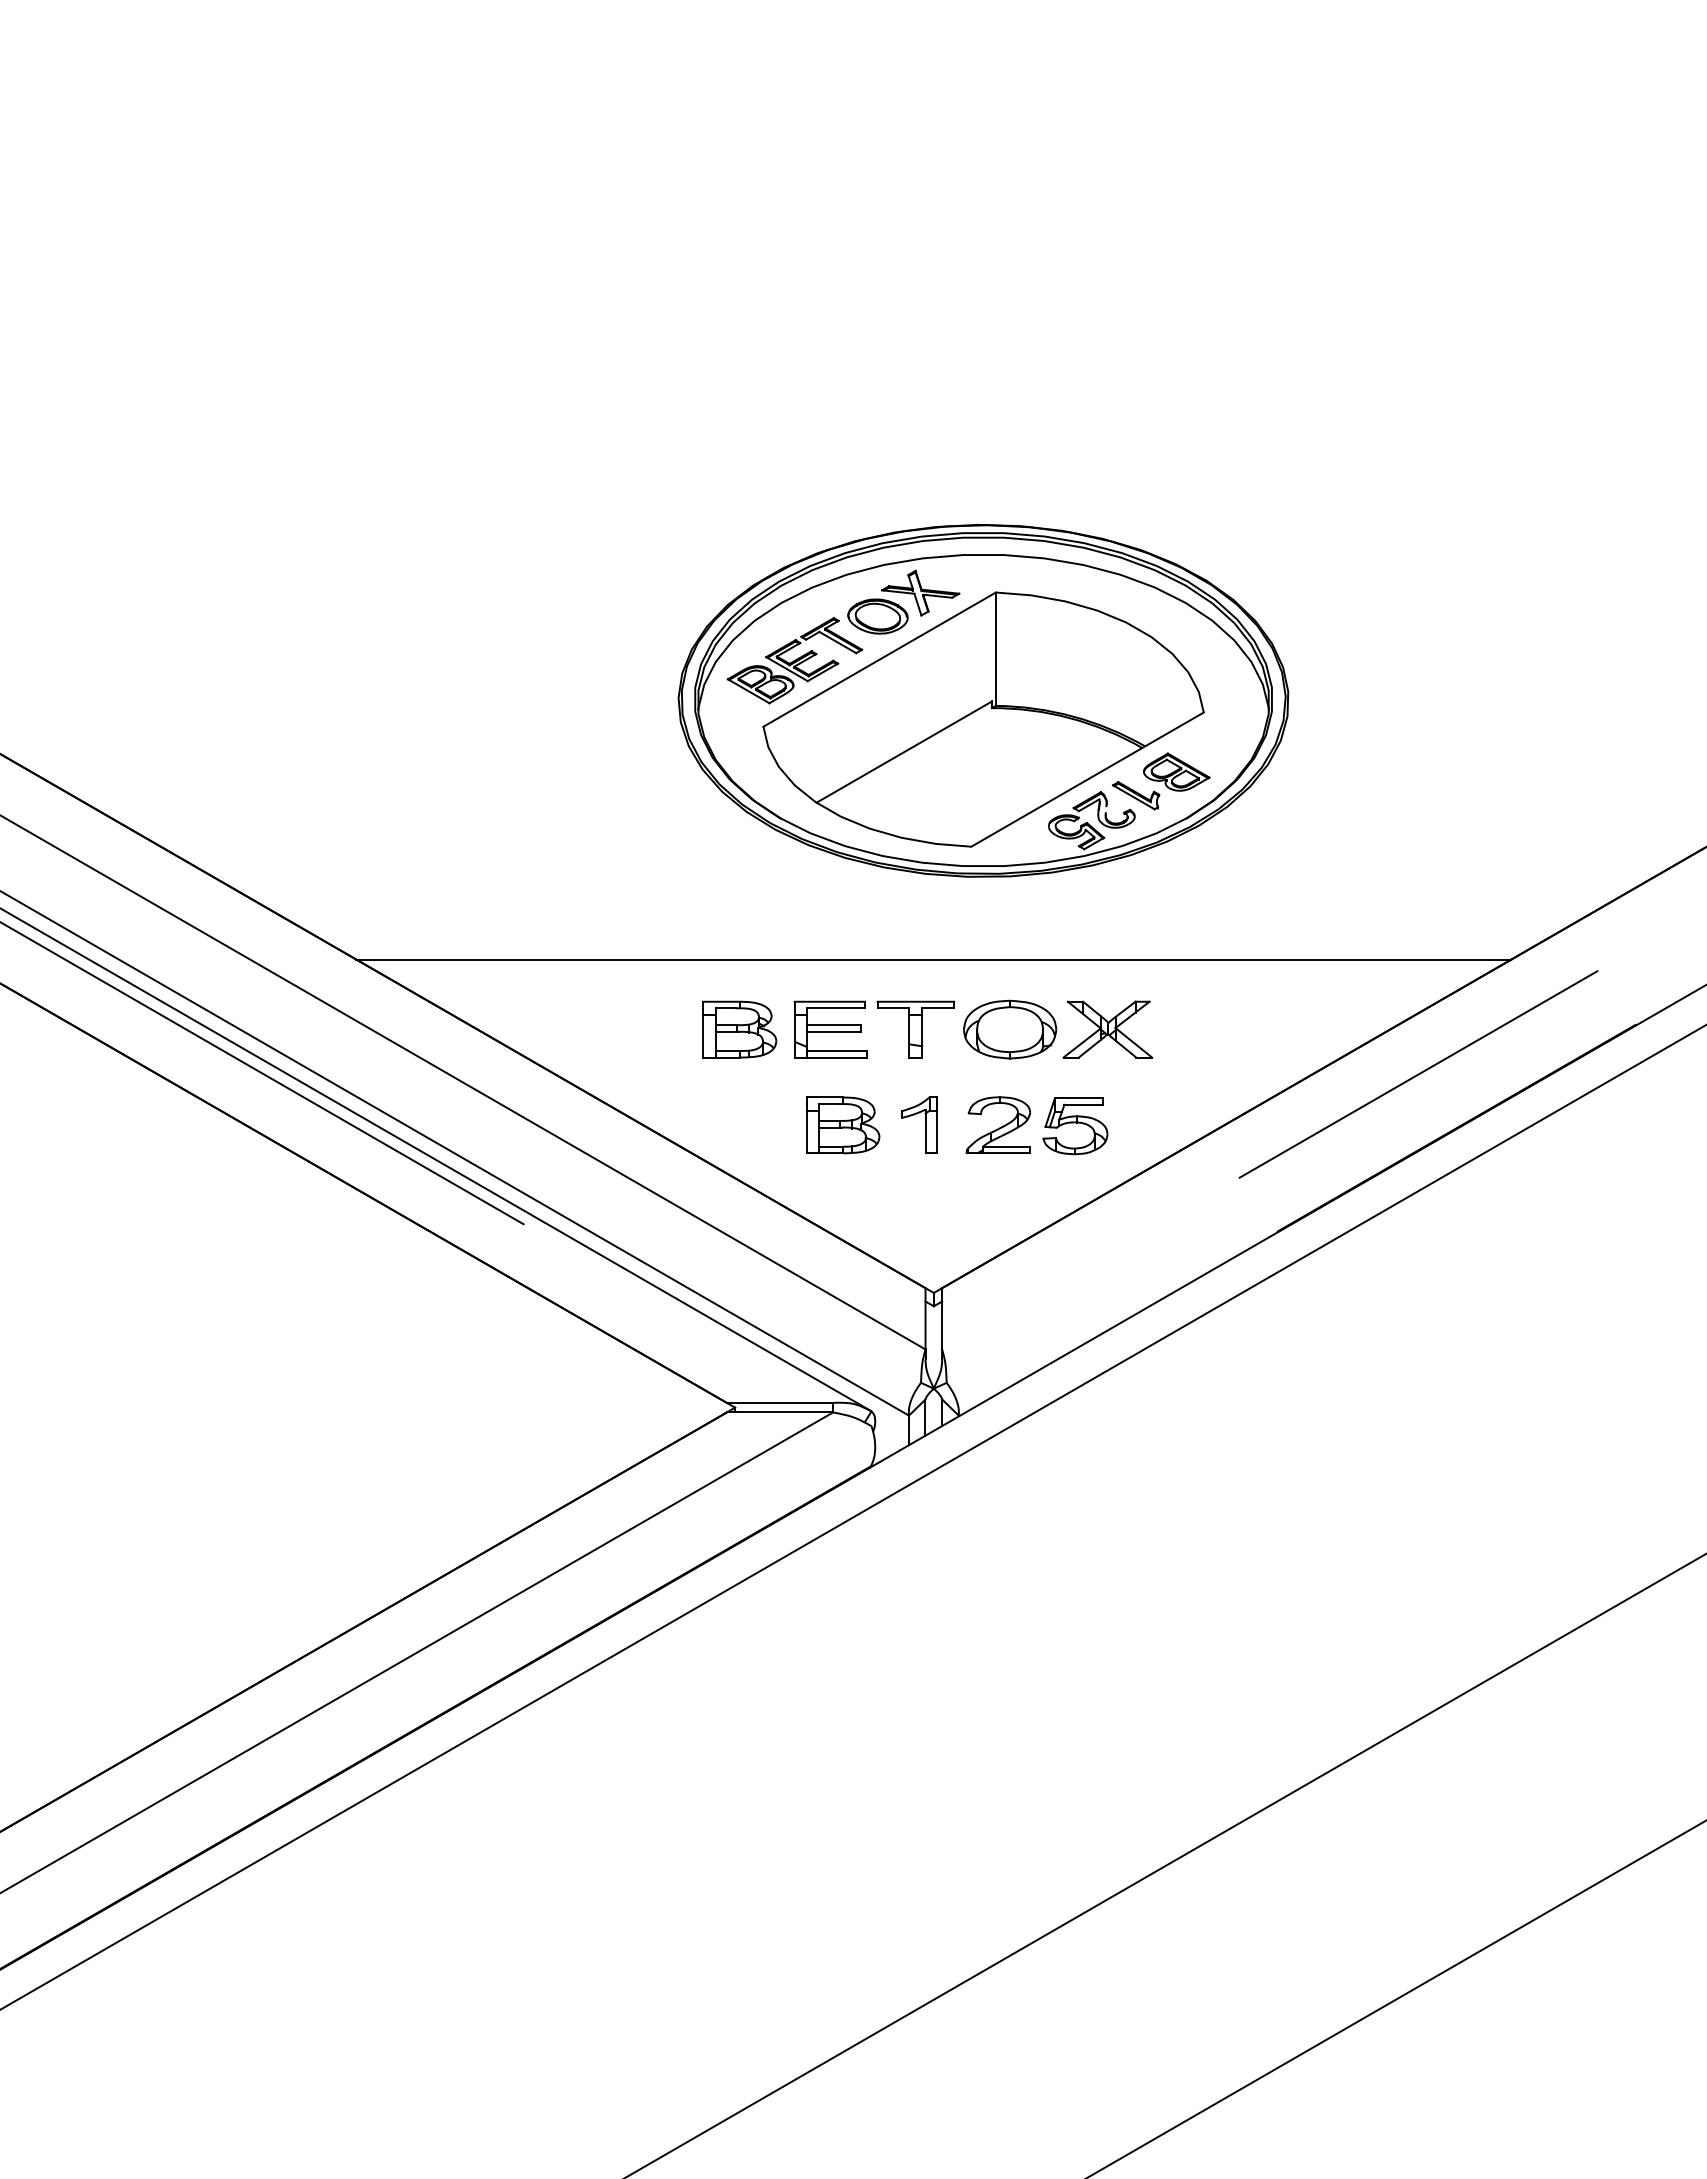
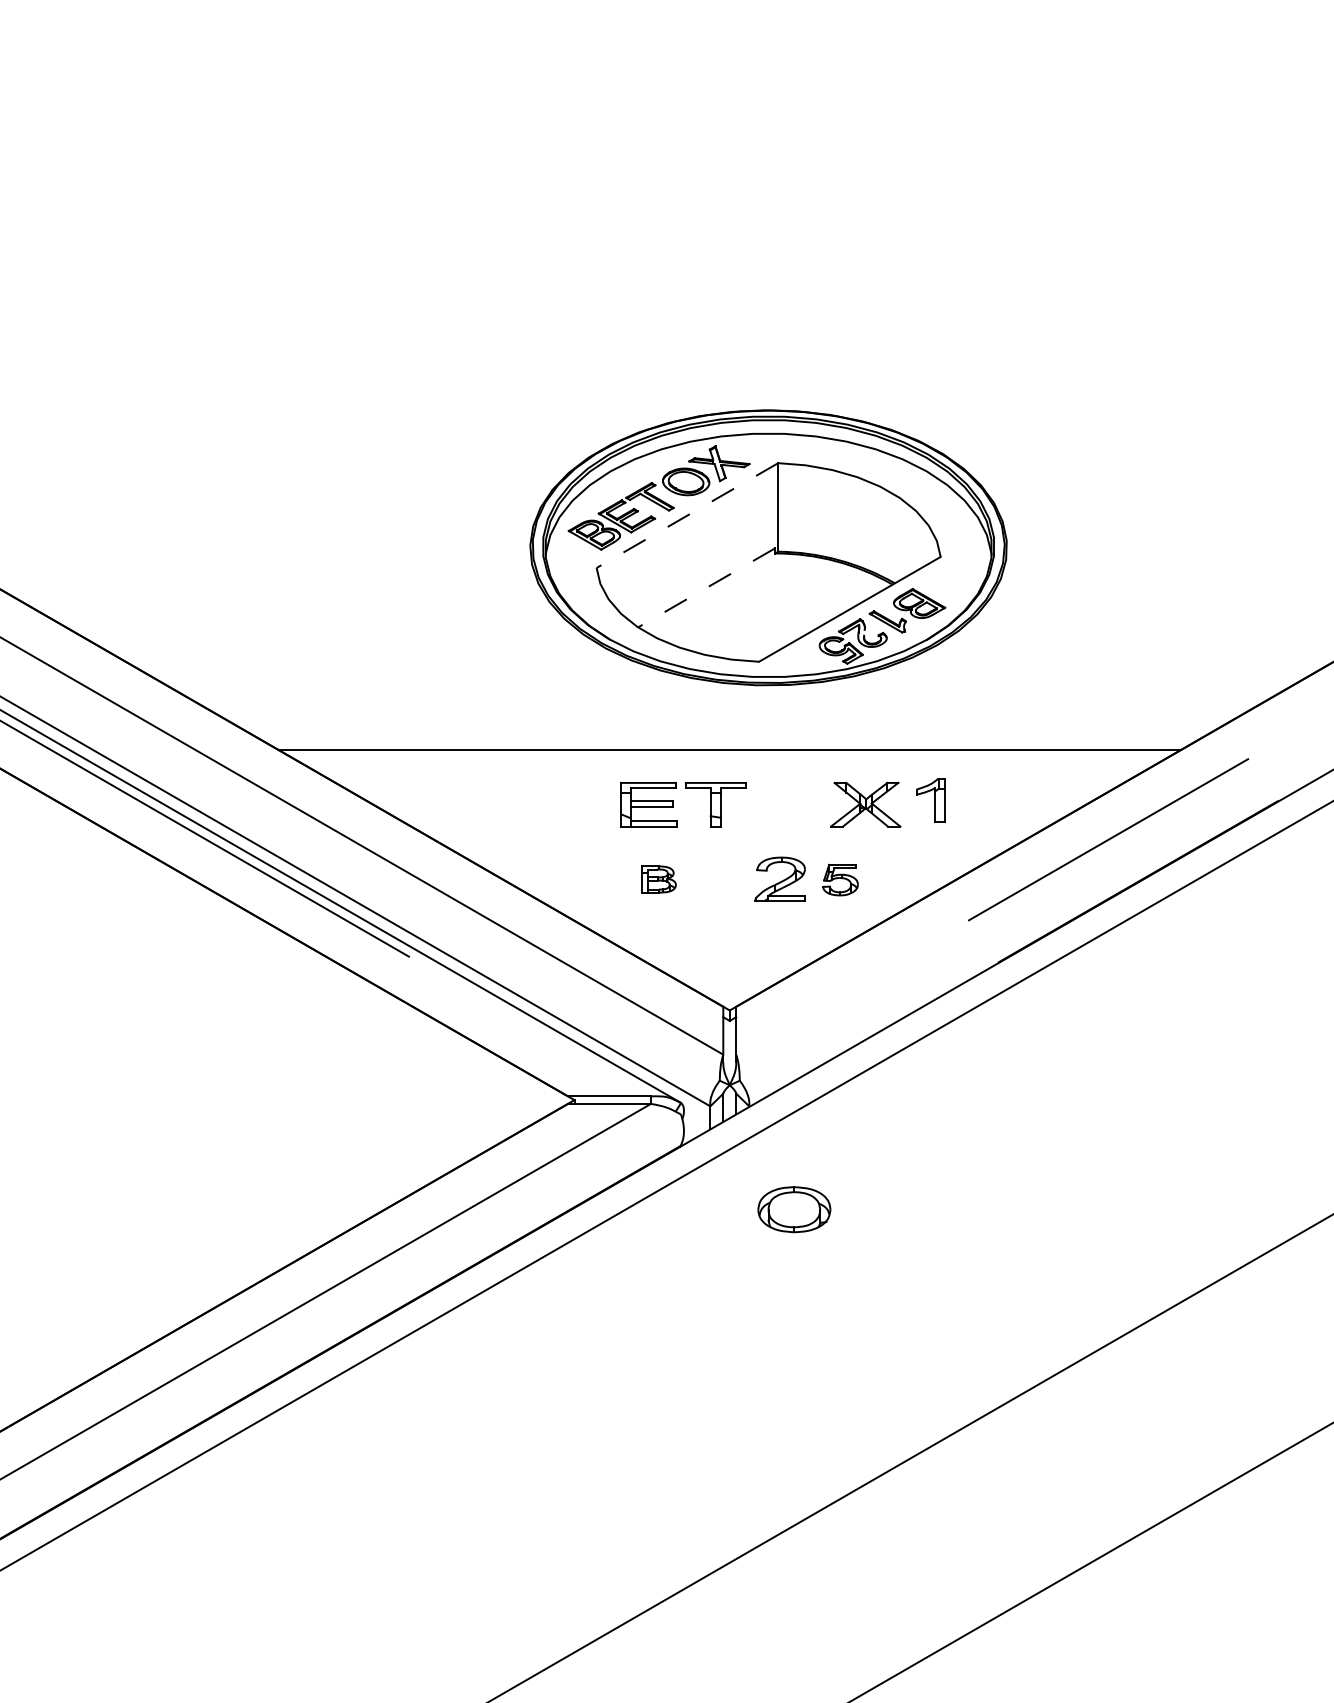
line: (879, 659) -> (687, 515), solid -> dashed
line: (904, 752) -> (706, 588), solid -> dashed
part: (738, 1029) -> (577, 804), removed
part: (1010, 1029) -> (794, 1209), moved
part: (842, 1125) -> (658, 879), size x0.6
part: (919, 1125) -> (930, 800), moved
part: (1075, 1125) -> (840, 879), size x0.7

